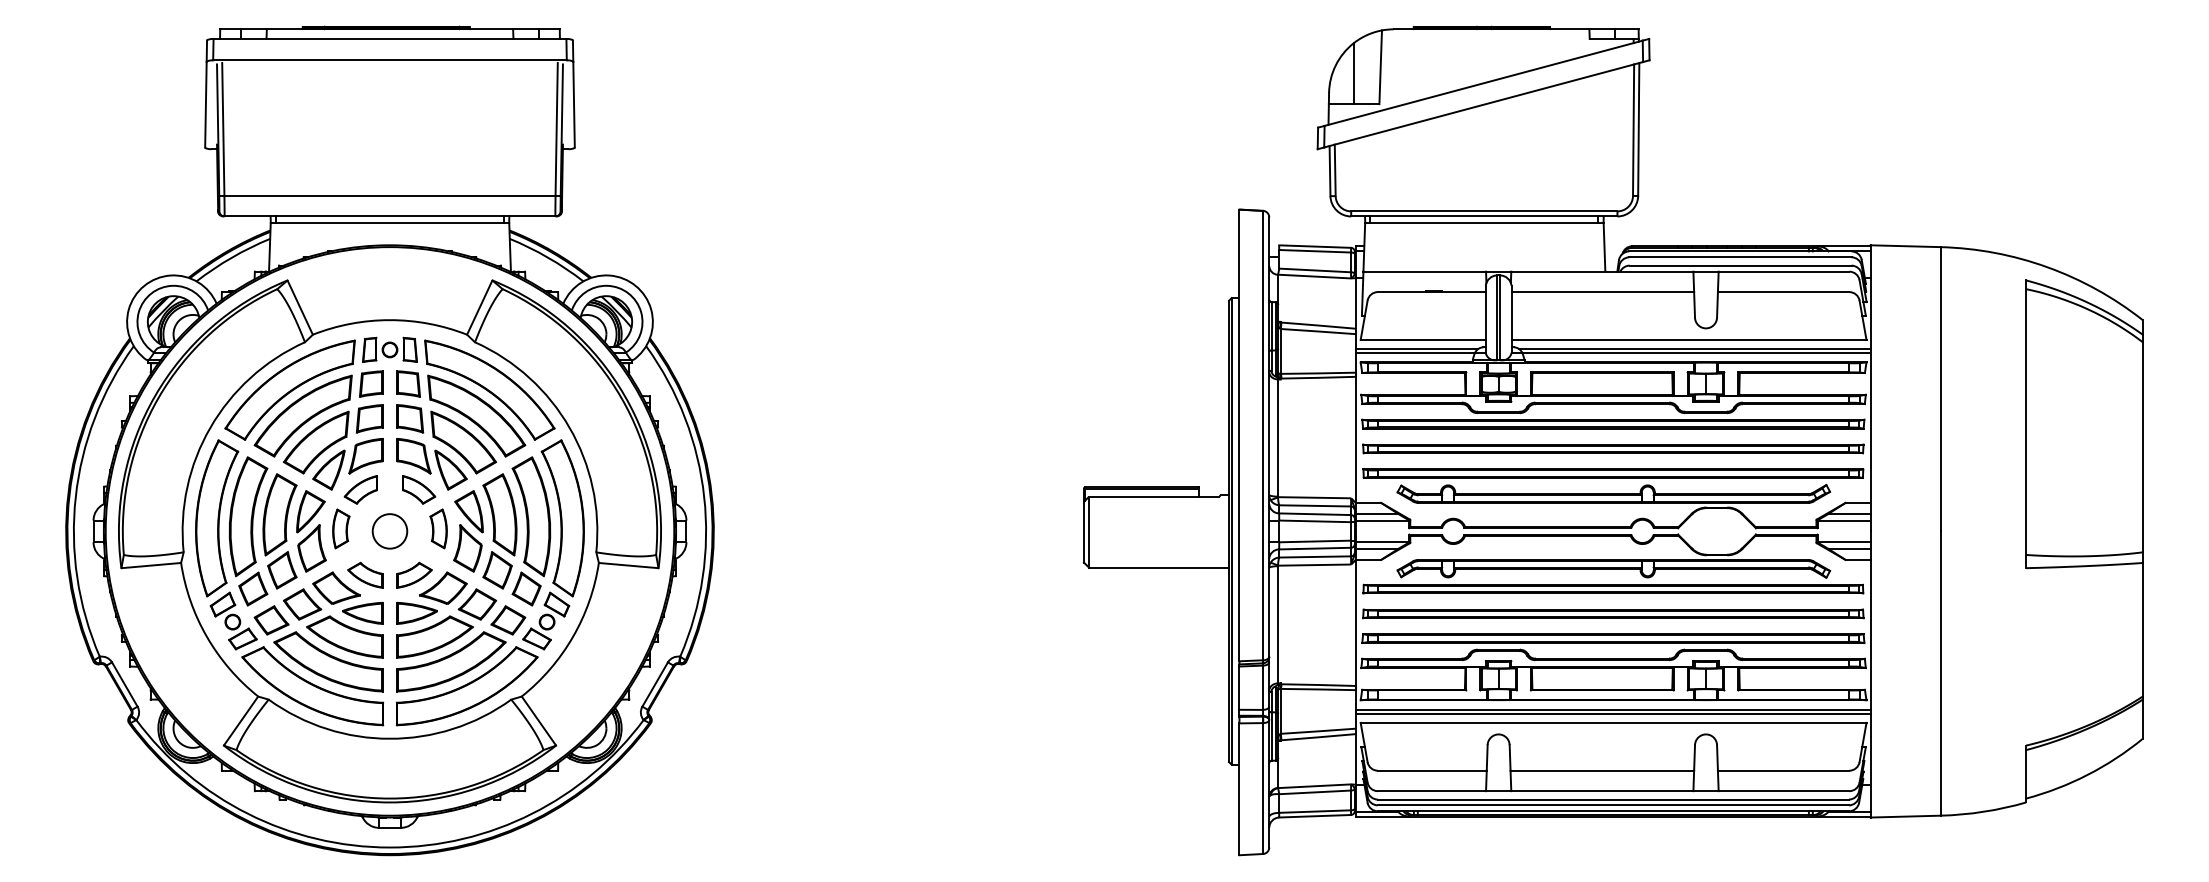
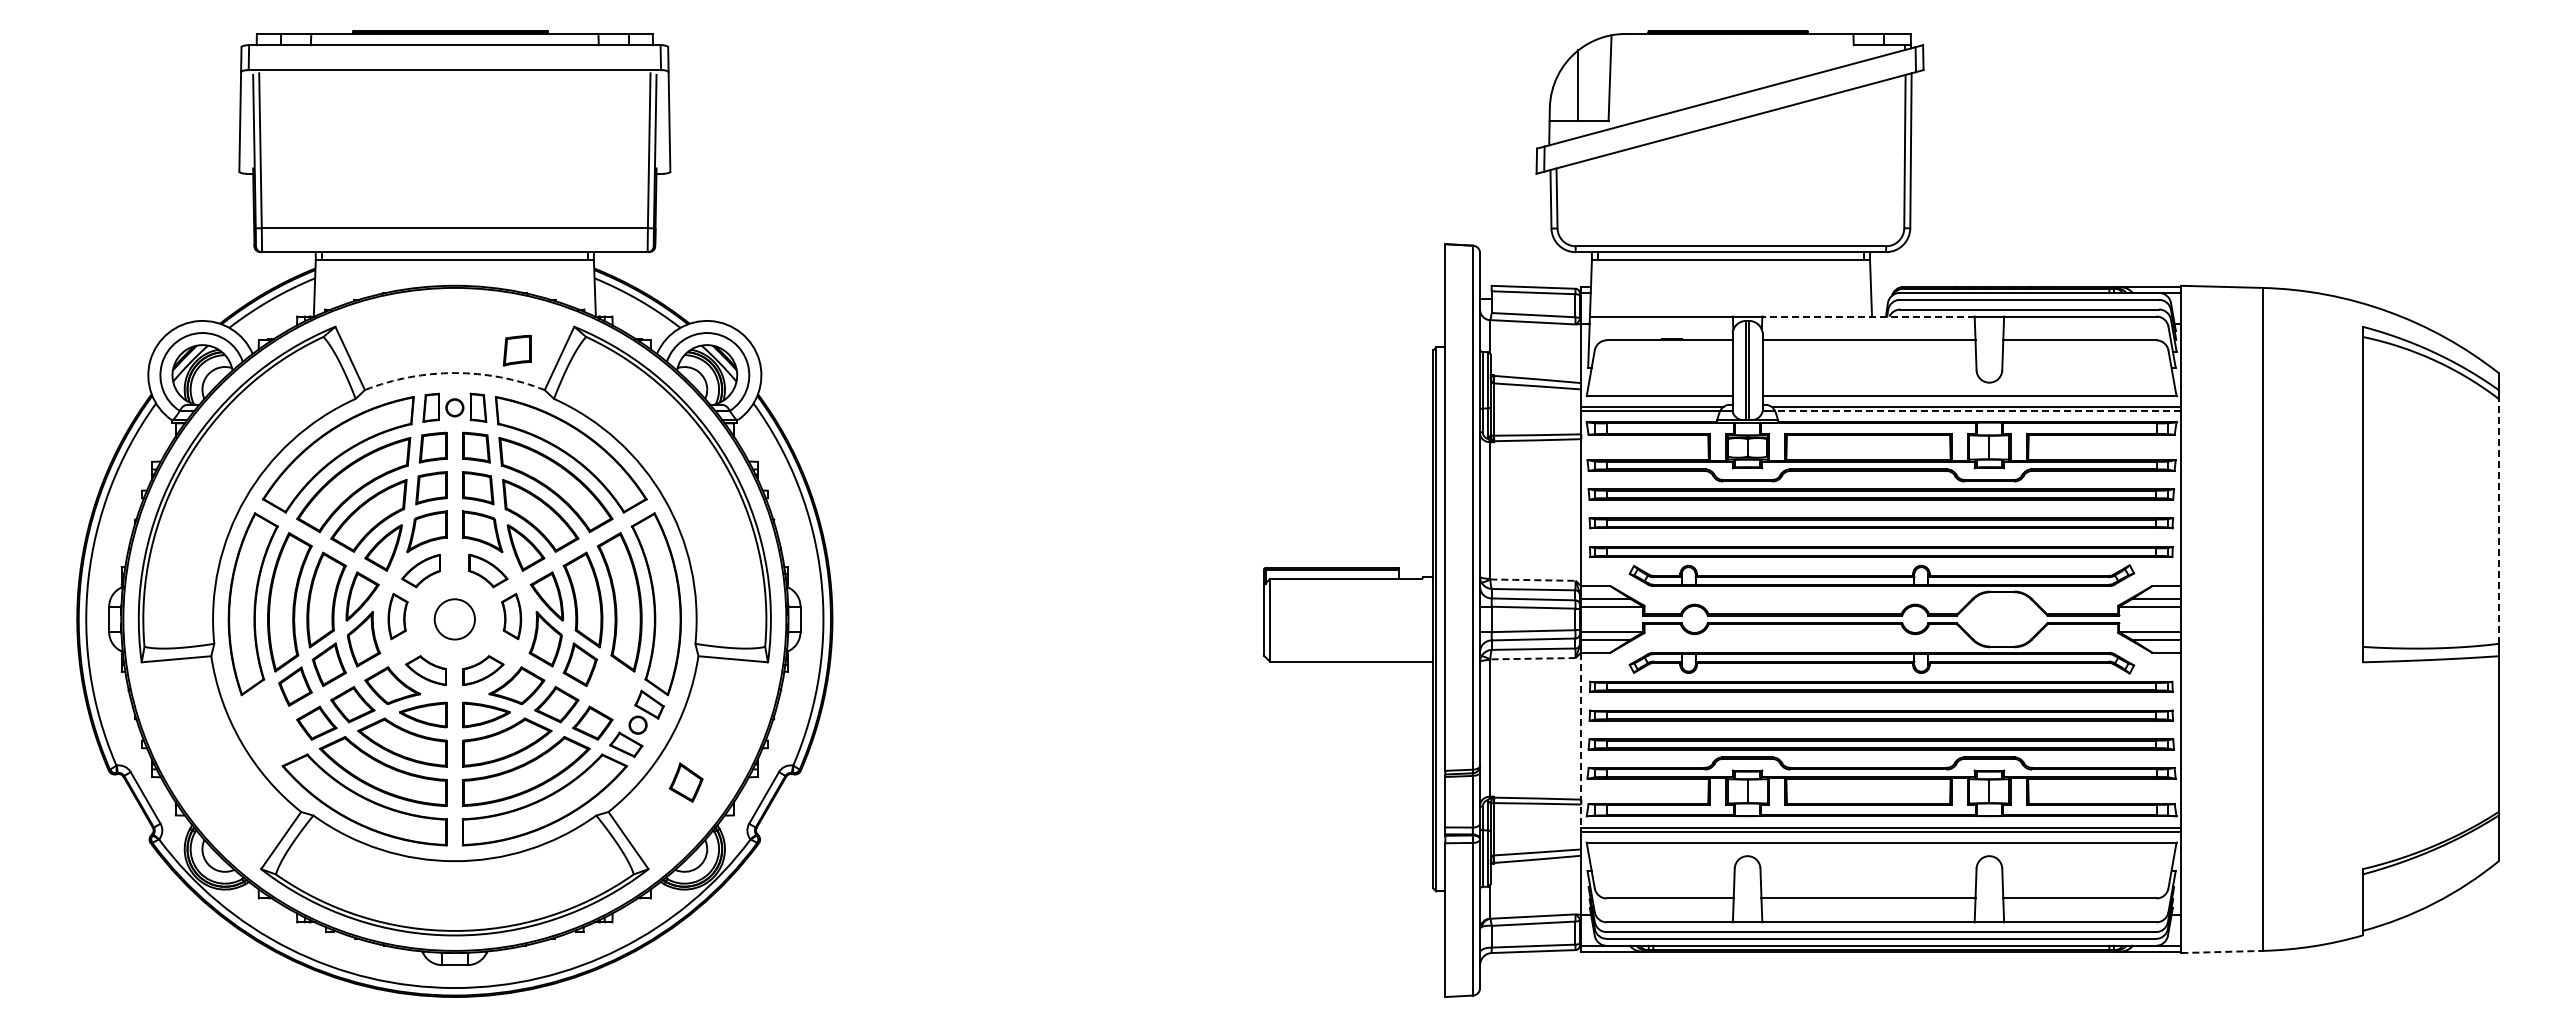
line: (1602, 271) -> (1868, 316), solid -> dashed
part: (442, 300) -> (516, 350), added
arc: (389, 320) -> (454, 373), solid -> dashed
line: (1695, 353) -> (1977, 411), solid -> dashed
line: (2142, 446) -> (2498, 520), solid -> dashed
line: (1315, 498) -> (1533, 580), solid -> dashed
line: (1314, 564) -> (1532, 658), solid -> dashed
part: (526, 588) -> (685, 782), moved
part: (233, 620) -> (272, 723), removed
line: (1356, 635) -> (1581, 740), solid -> dashed
line: (1905, 816) -> (2222, 951), solid -> dashed

